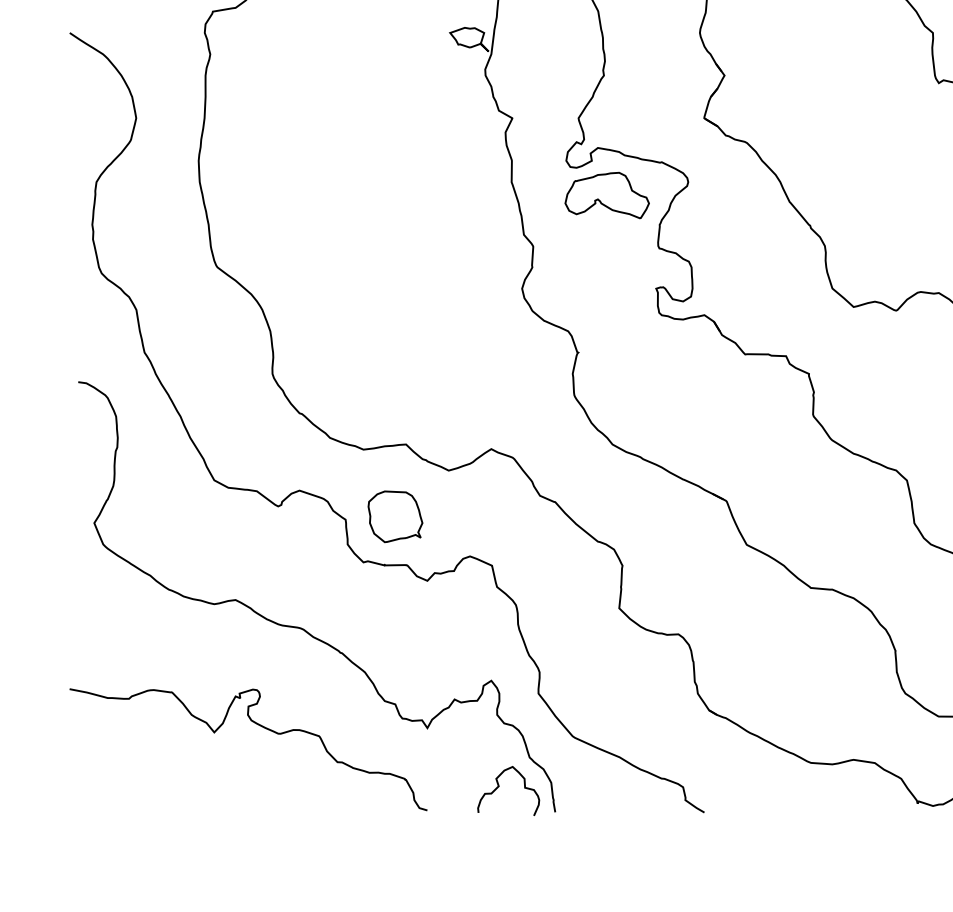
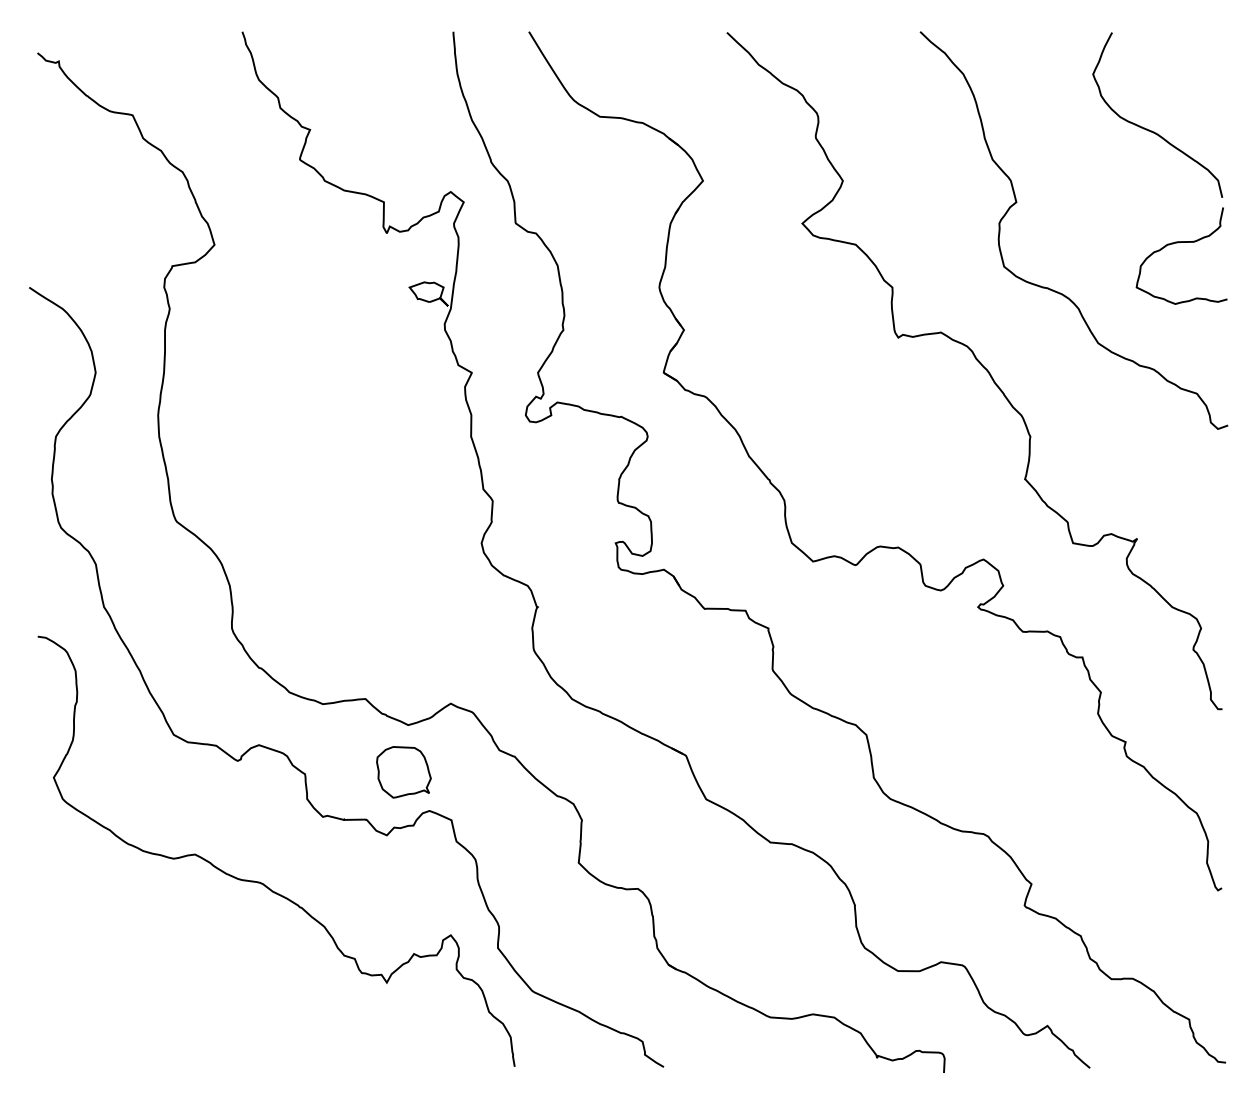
part: (607, 194) -> (566, 449), removed
part: (395, 516) -> (403, 772), moved
curve: (259, 725) -> (218, 980), removed
curve: (500, 785) -> (459, 1040), removed

